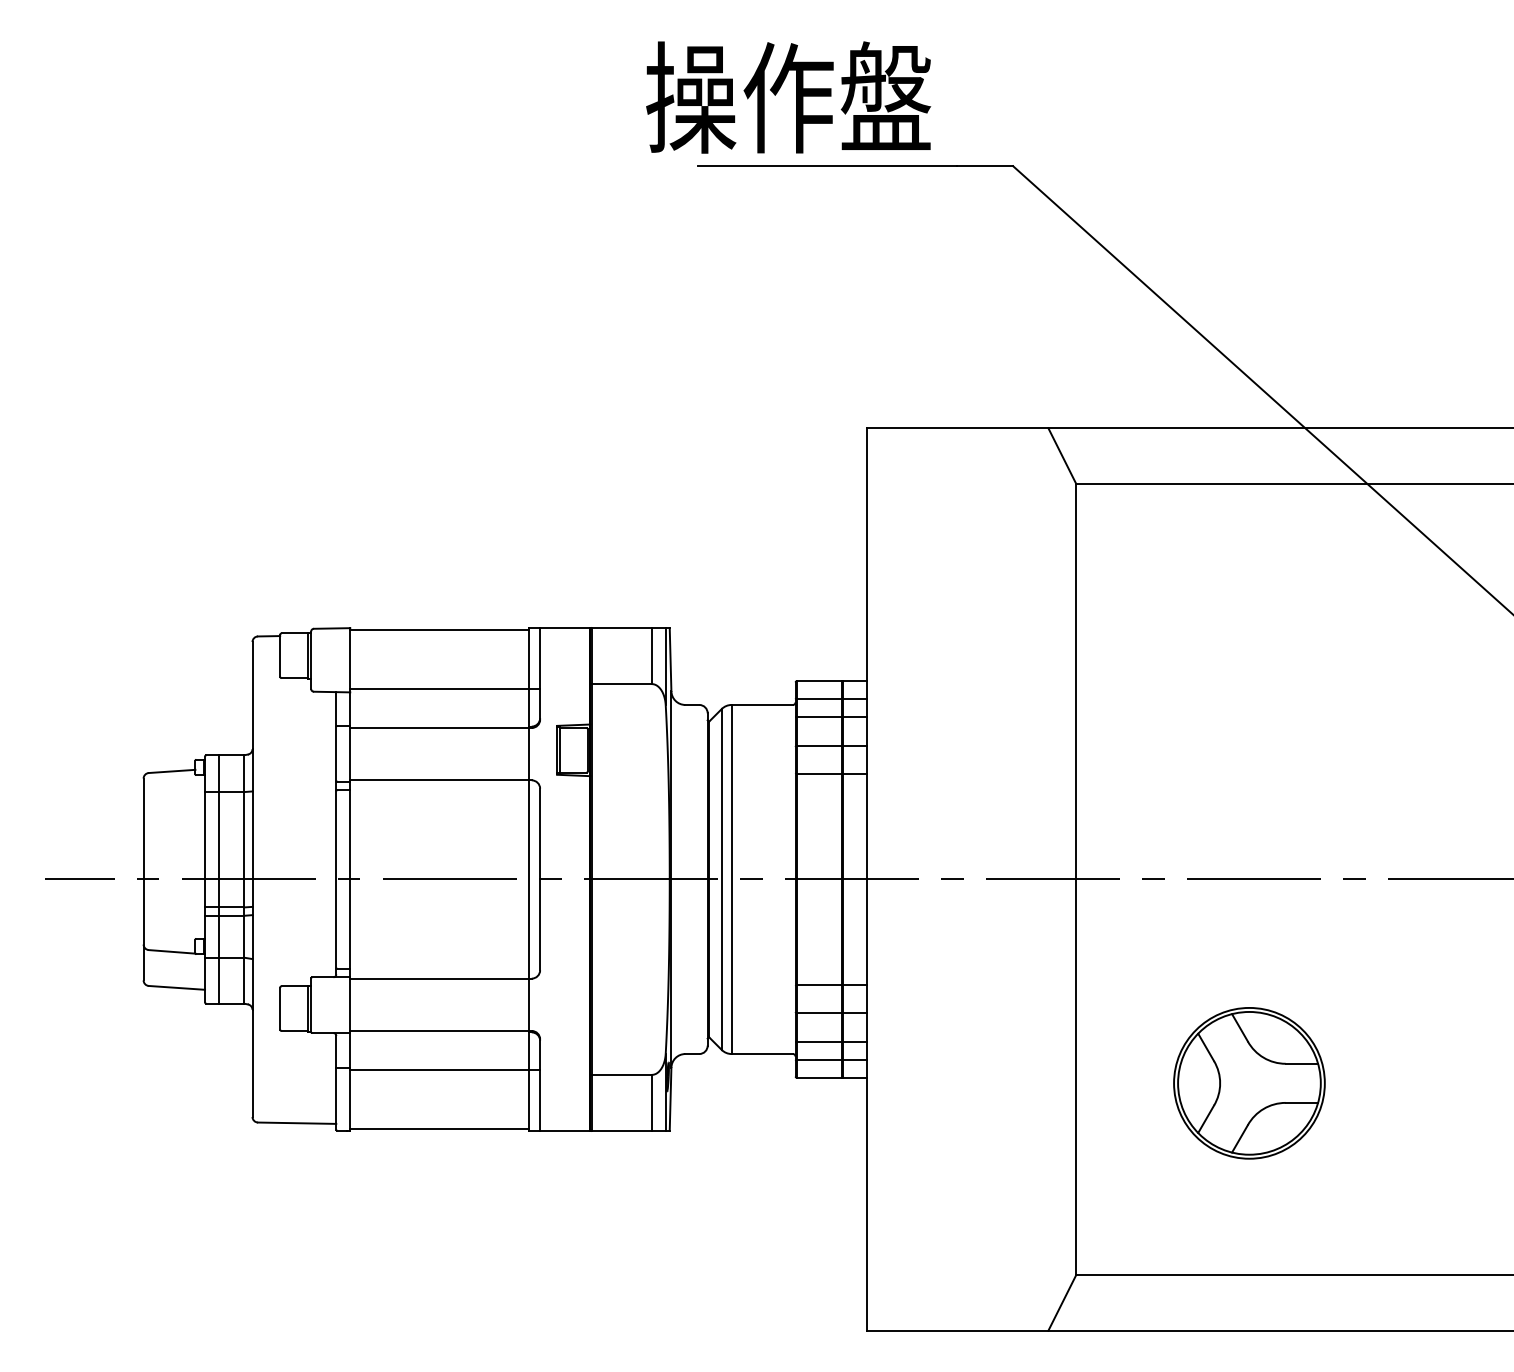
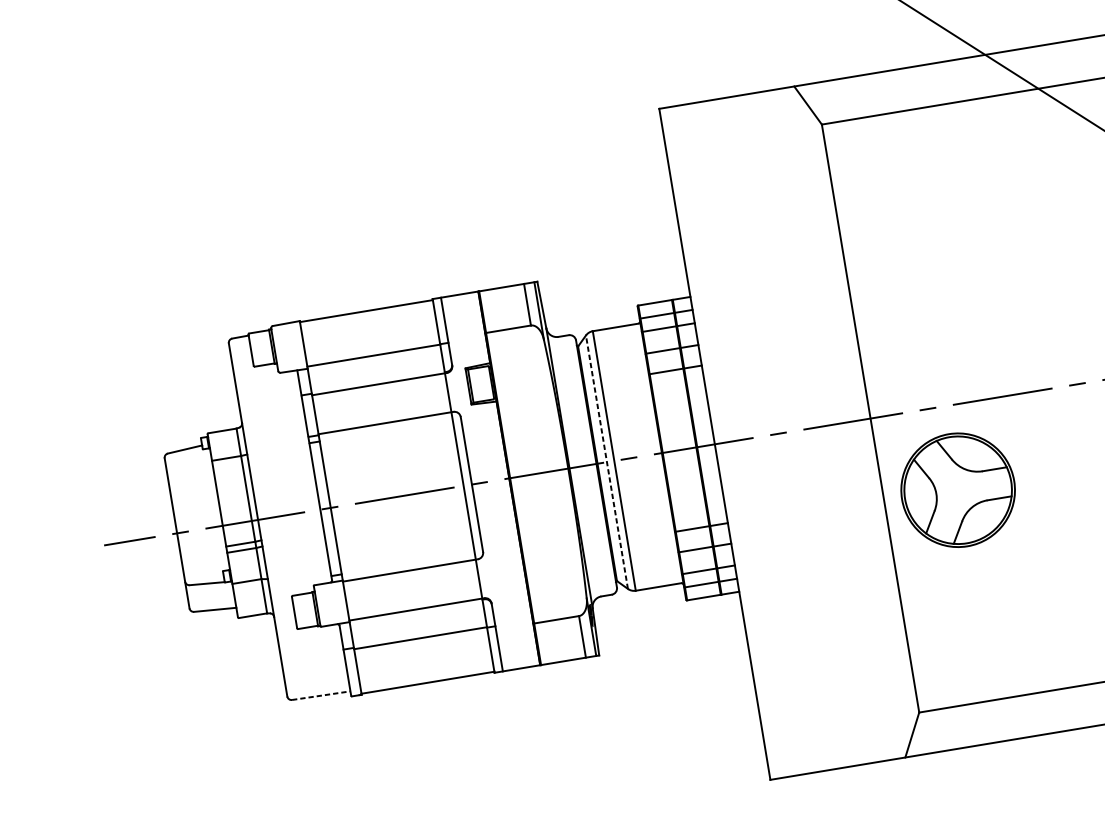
line: (219, 879) -> (233, 524), removed
line: (721, 879) -> (606, 462), solid -> dashed
part: (1249, 1083) -> (958, 490), moved
line: (297, 1123) -> (321, 695), solid -> dashed

